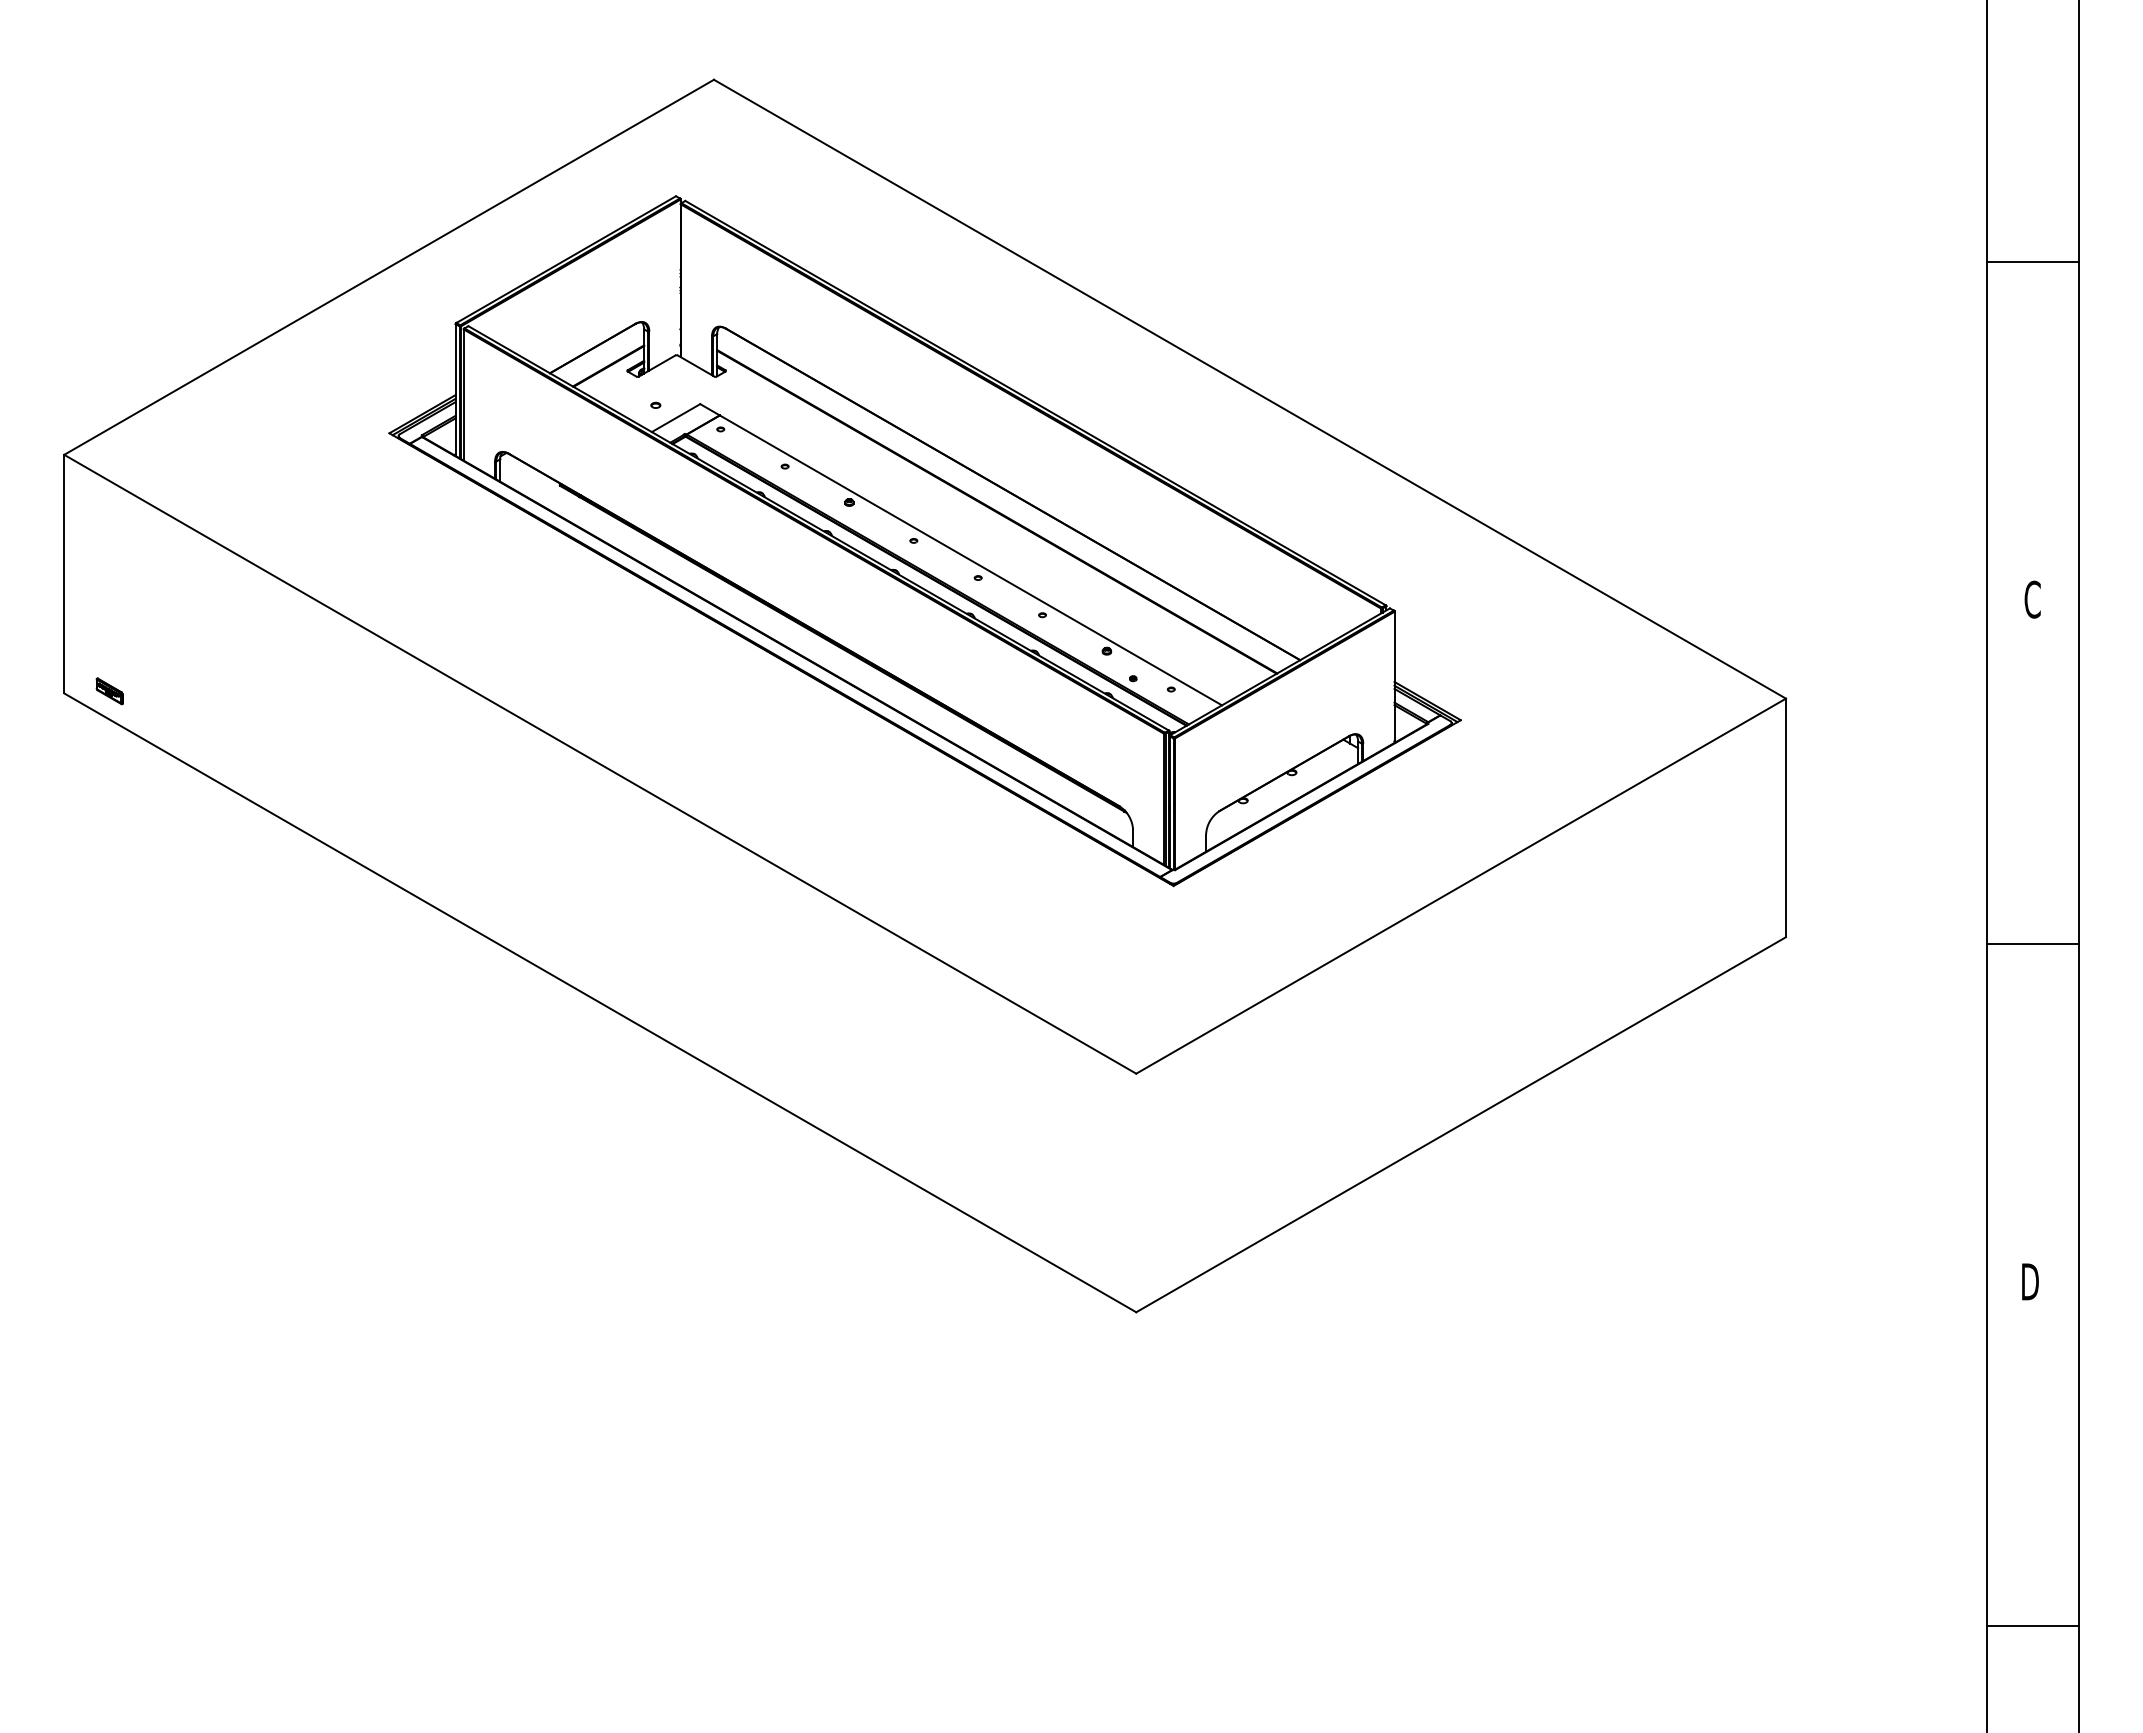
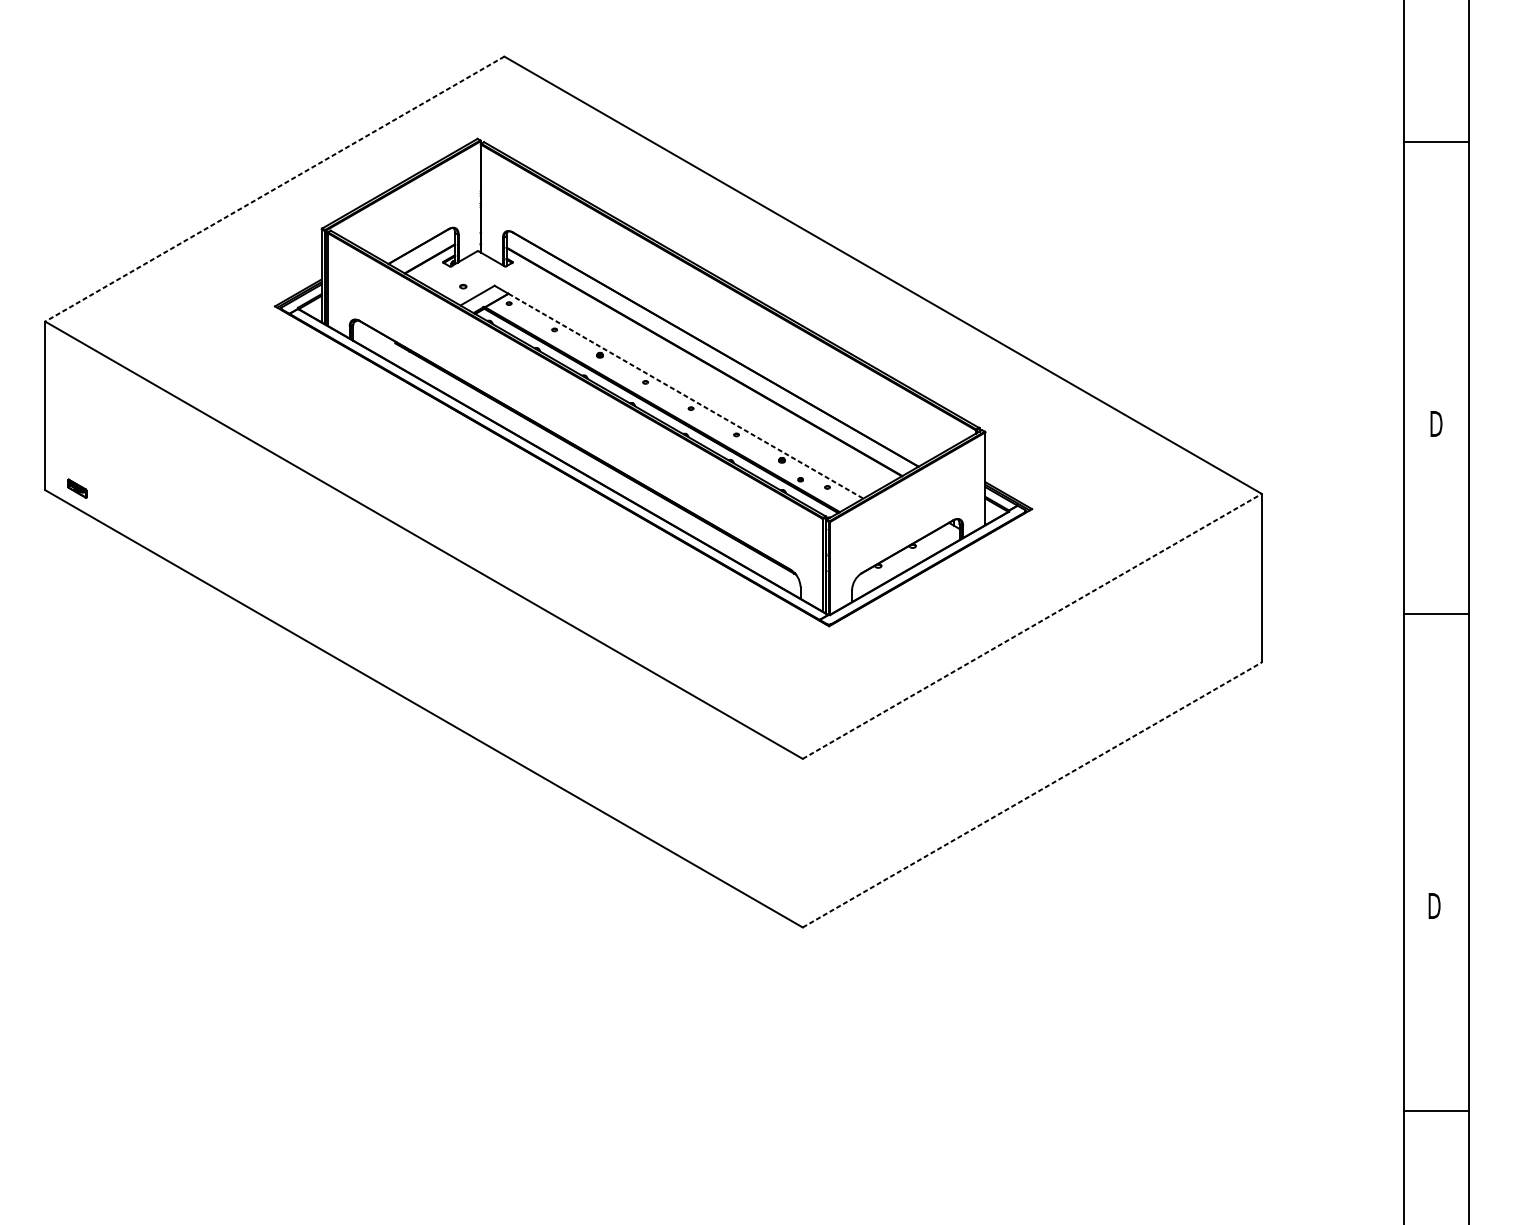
line: (2032, 262) -> (1436, 141), moved
line: (388, 267) -> (274, 189), solid -> dashed
line: (970, 560) -> (685, 396), solid -> dashed
text: (2032, 599) -> (1436, 423), C -> D
line: (1461, 885) -> (1032, 625), solid -> dashed
line: (2032, 944) -> (1436, 614), moved
line: (1461, 1124) -> (1032, 794), solid -> dashed
line: (2032, 1626) -> (1436, 1111), moved

